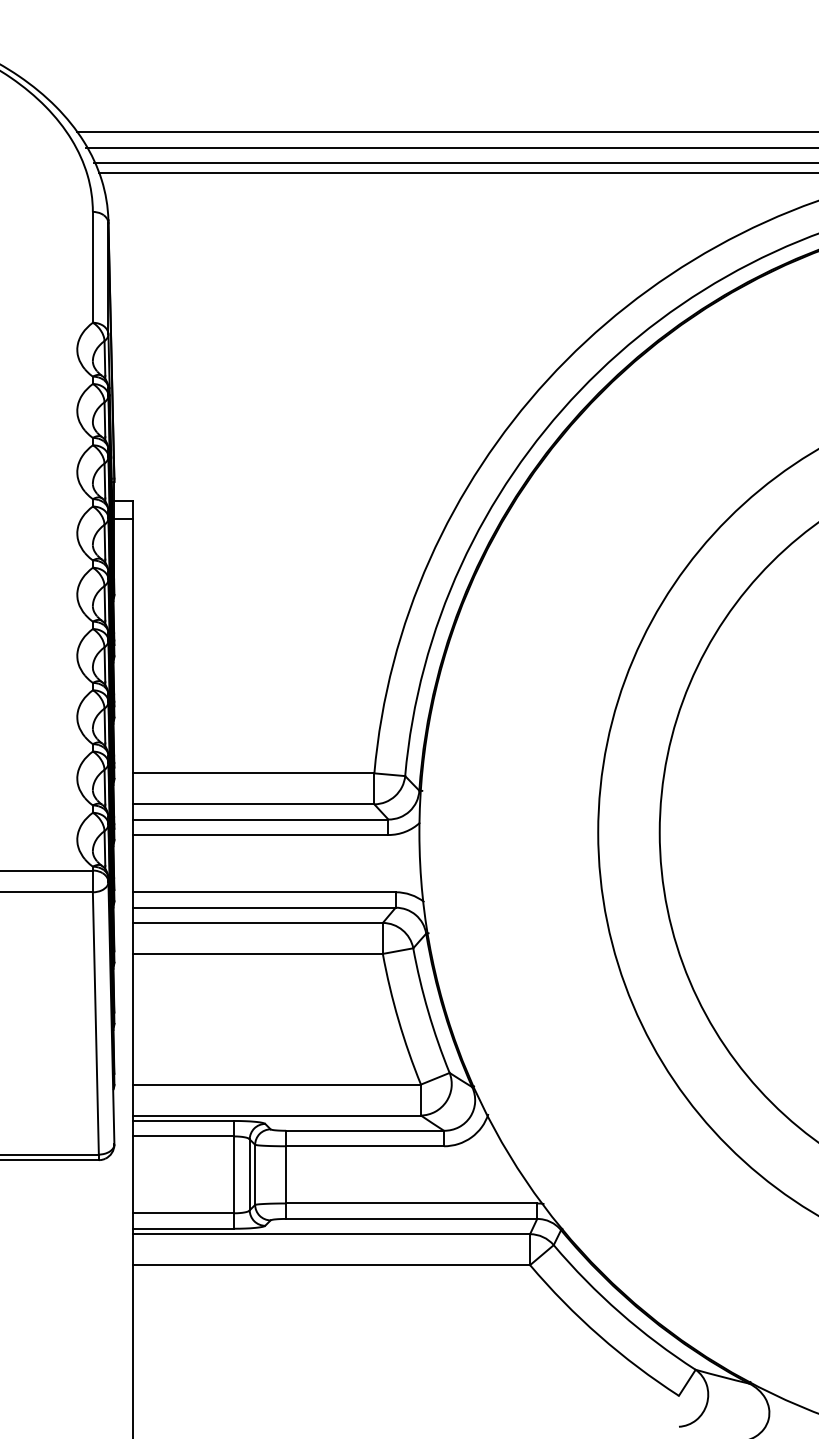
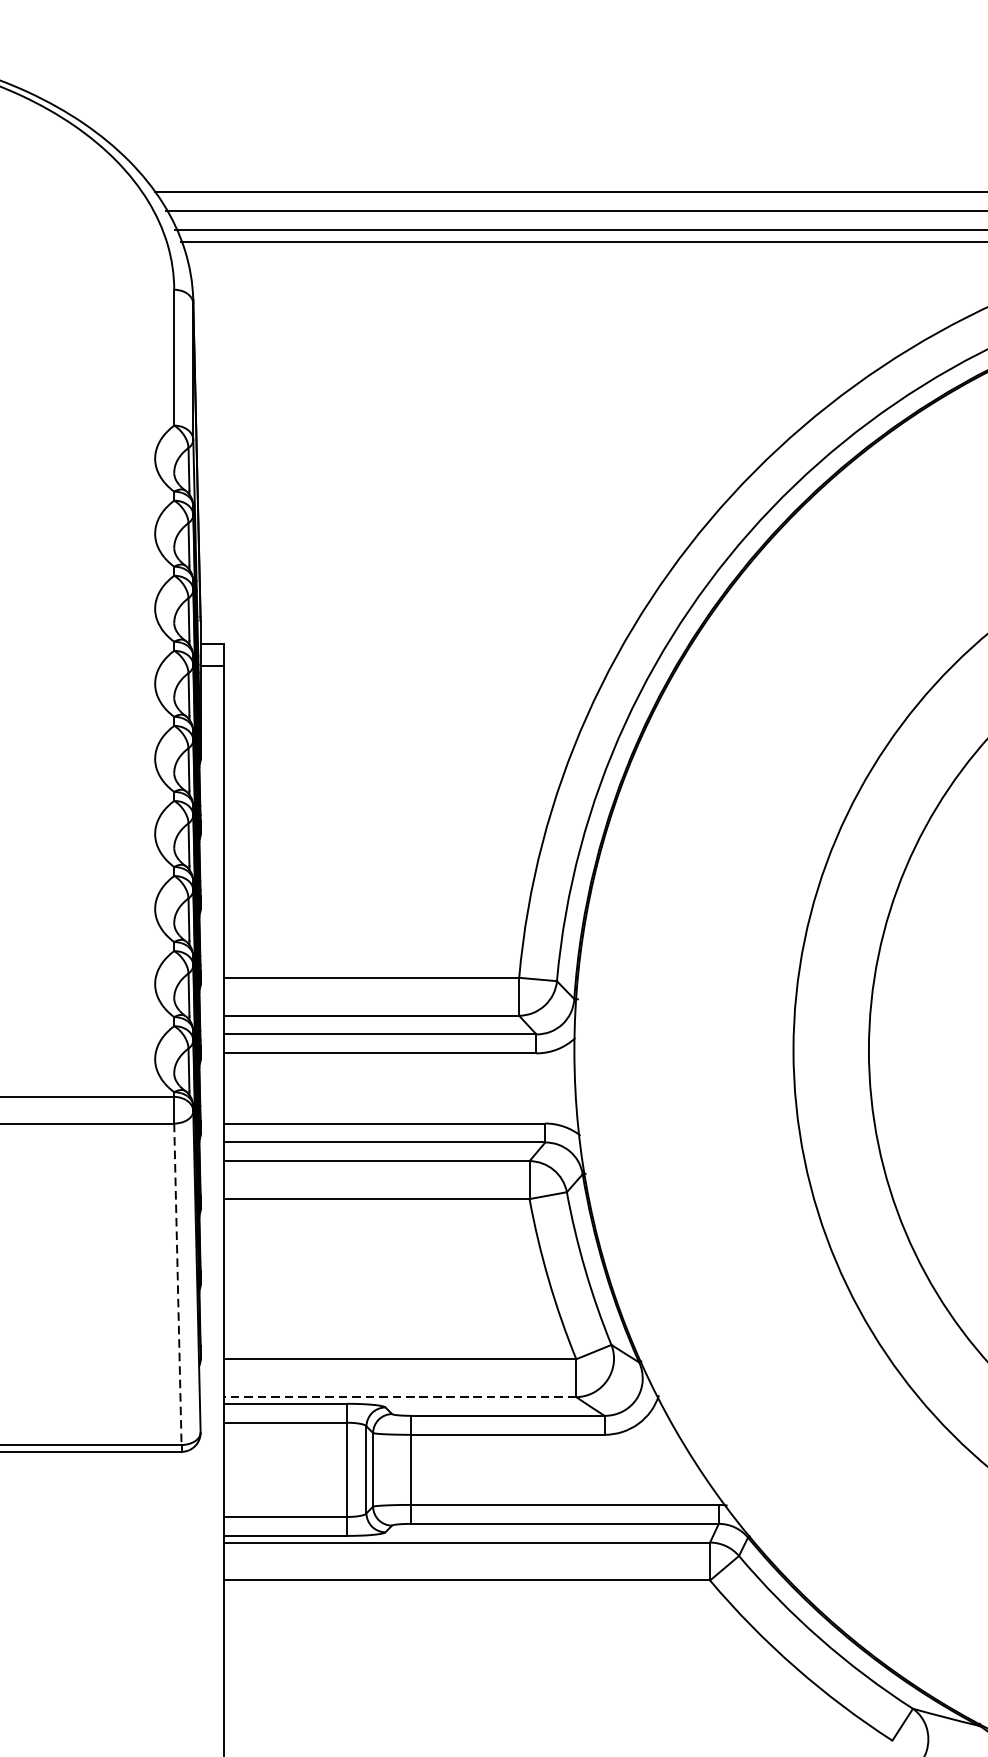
line: (95, 1023) -> (177, 1284), solid -> dashed
line: (277, 1115) -> (400, 1397), solid -> dashed

